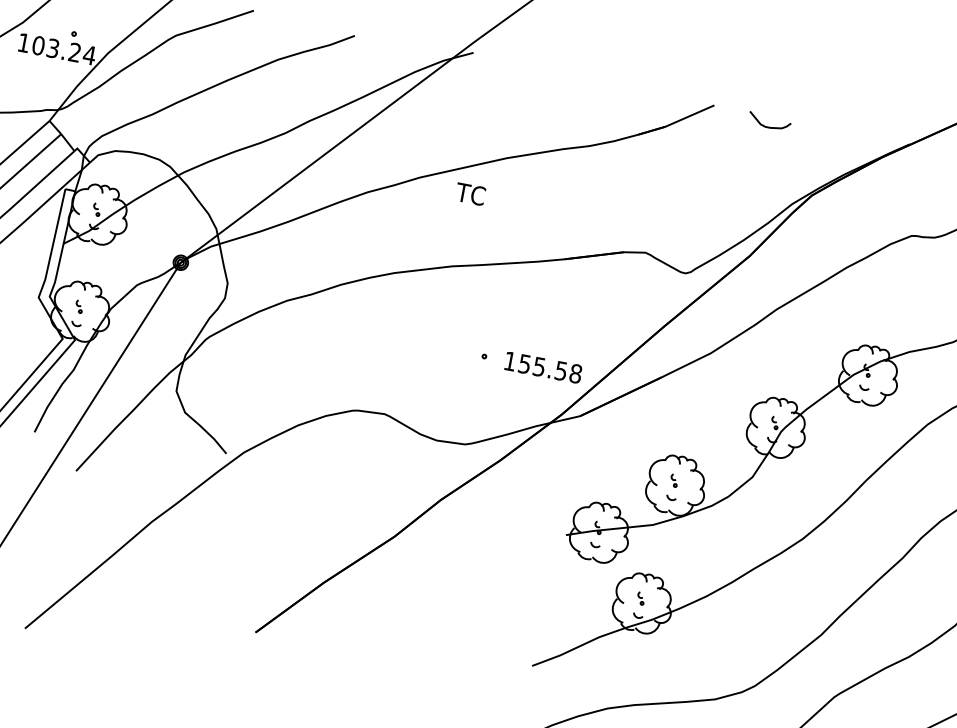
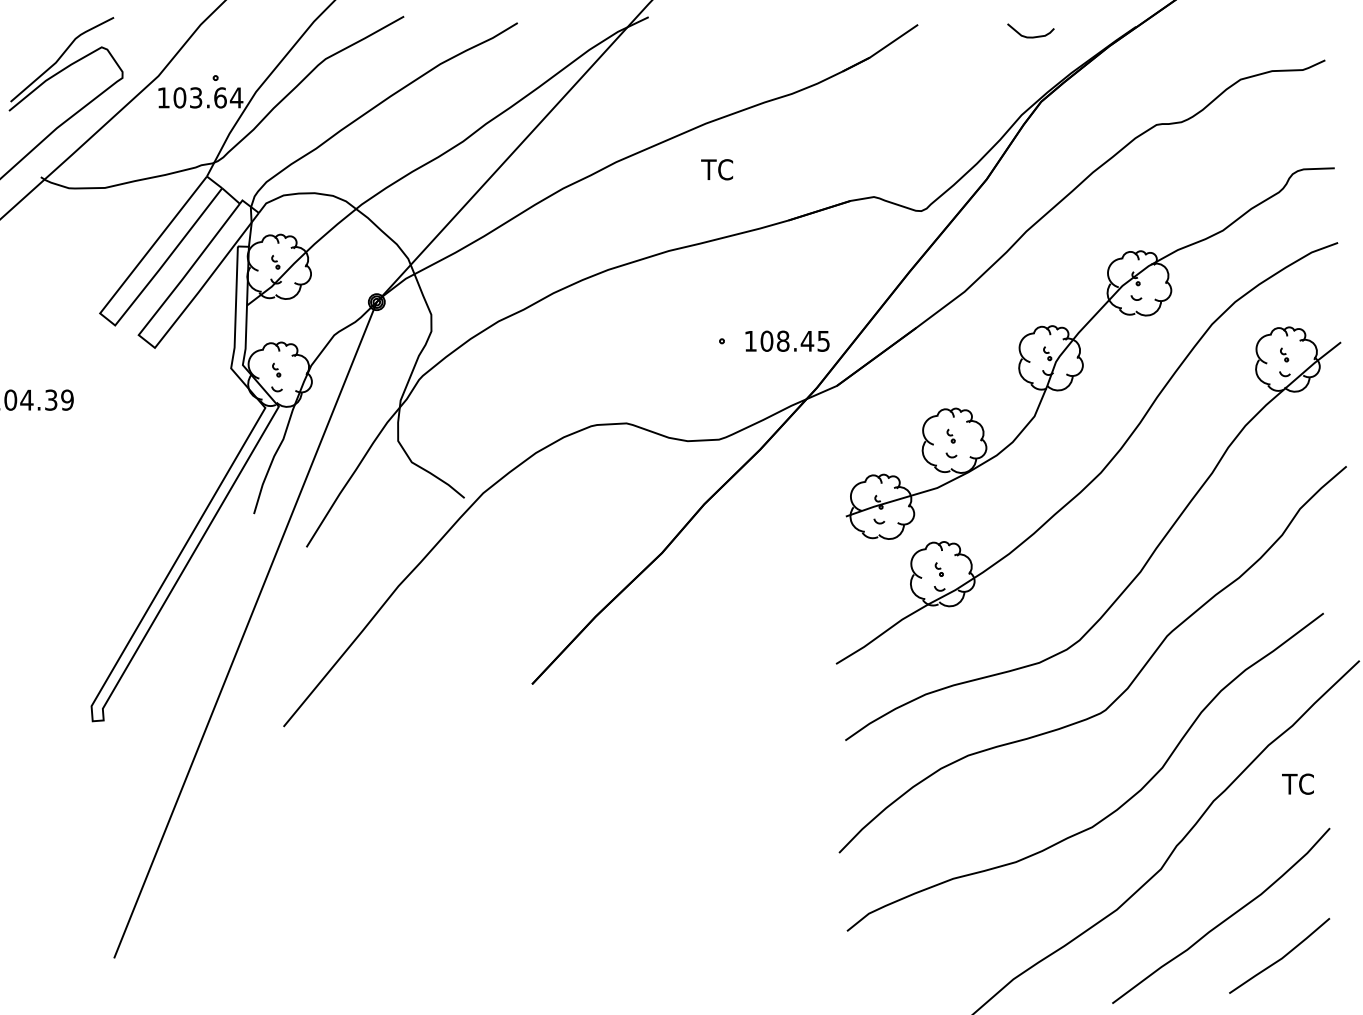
text: (75, 52) -> (220, 97), 103.24 -> 103.64
curve: (768, 126) -> (1030, 36), moved
text: (470, 194) -> (717, 169), moved
text: (550, 368) -> (795, 340), 155.58 -> 108.45

